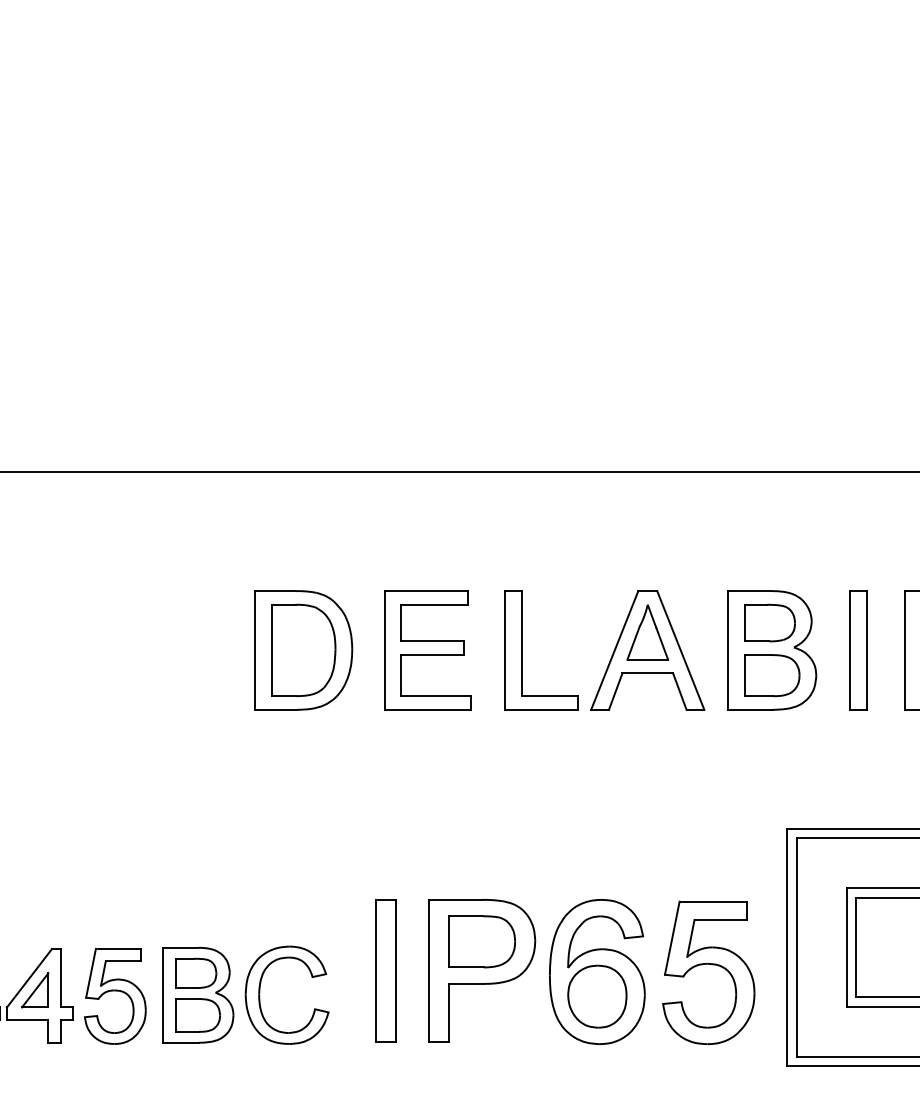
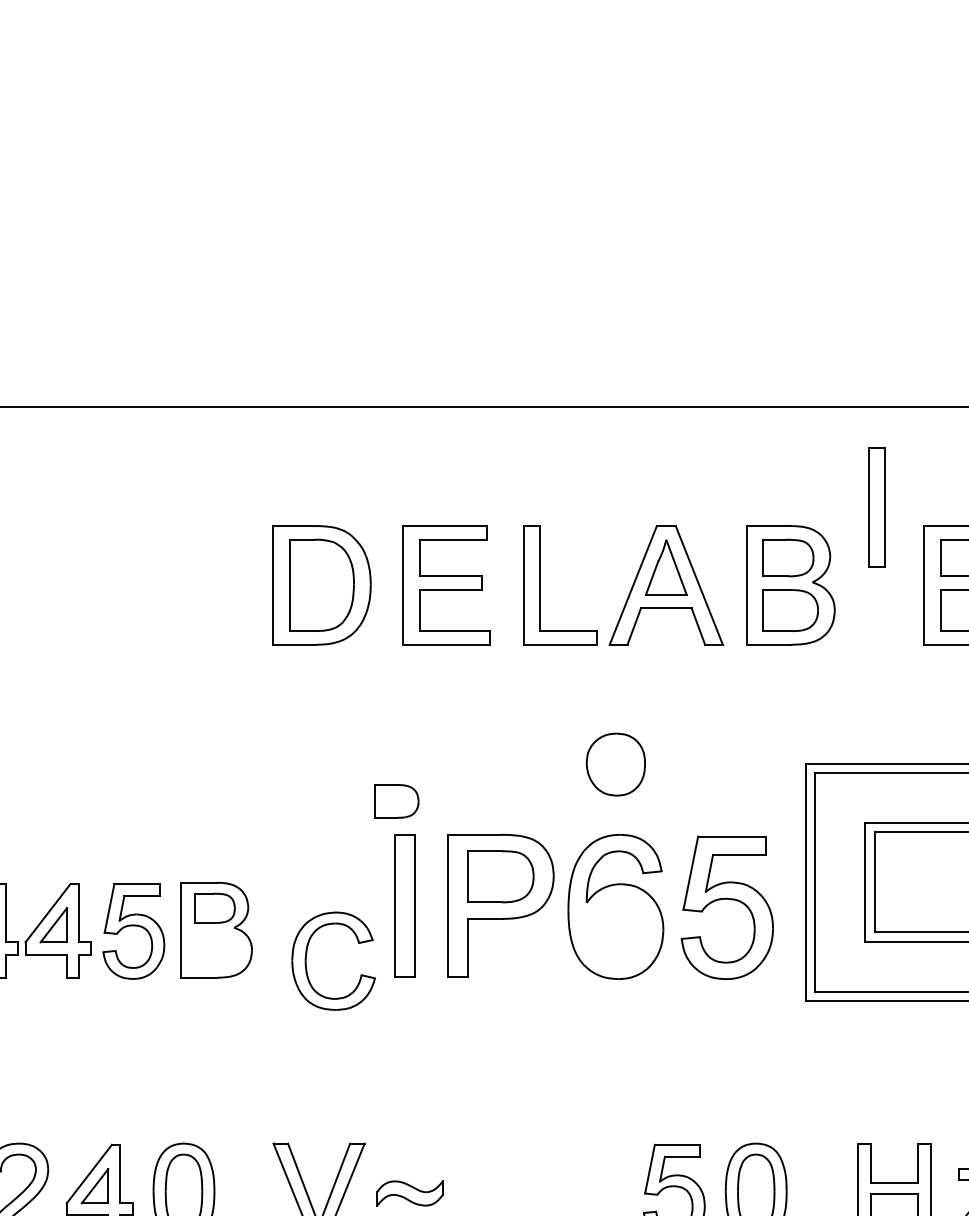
part: (857, 650) -> (876, 507), moved
part: (260, 987) -> (307, 953), moved
part: (596, 996) -> (615, 764), moved
part: (197, 1015) -> (396, 801), moved

